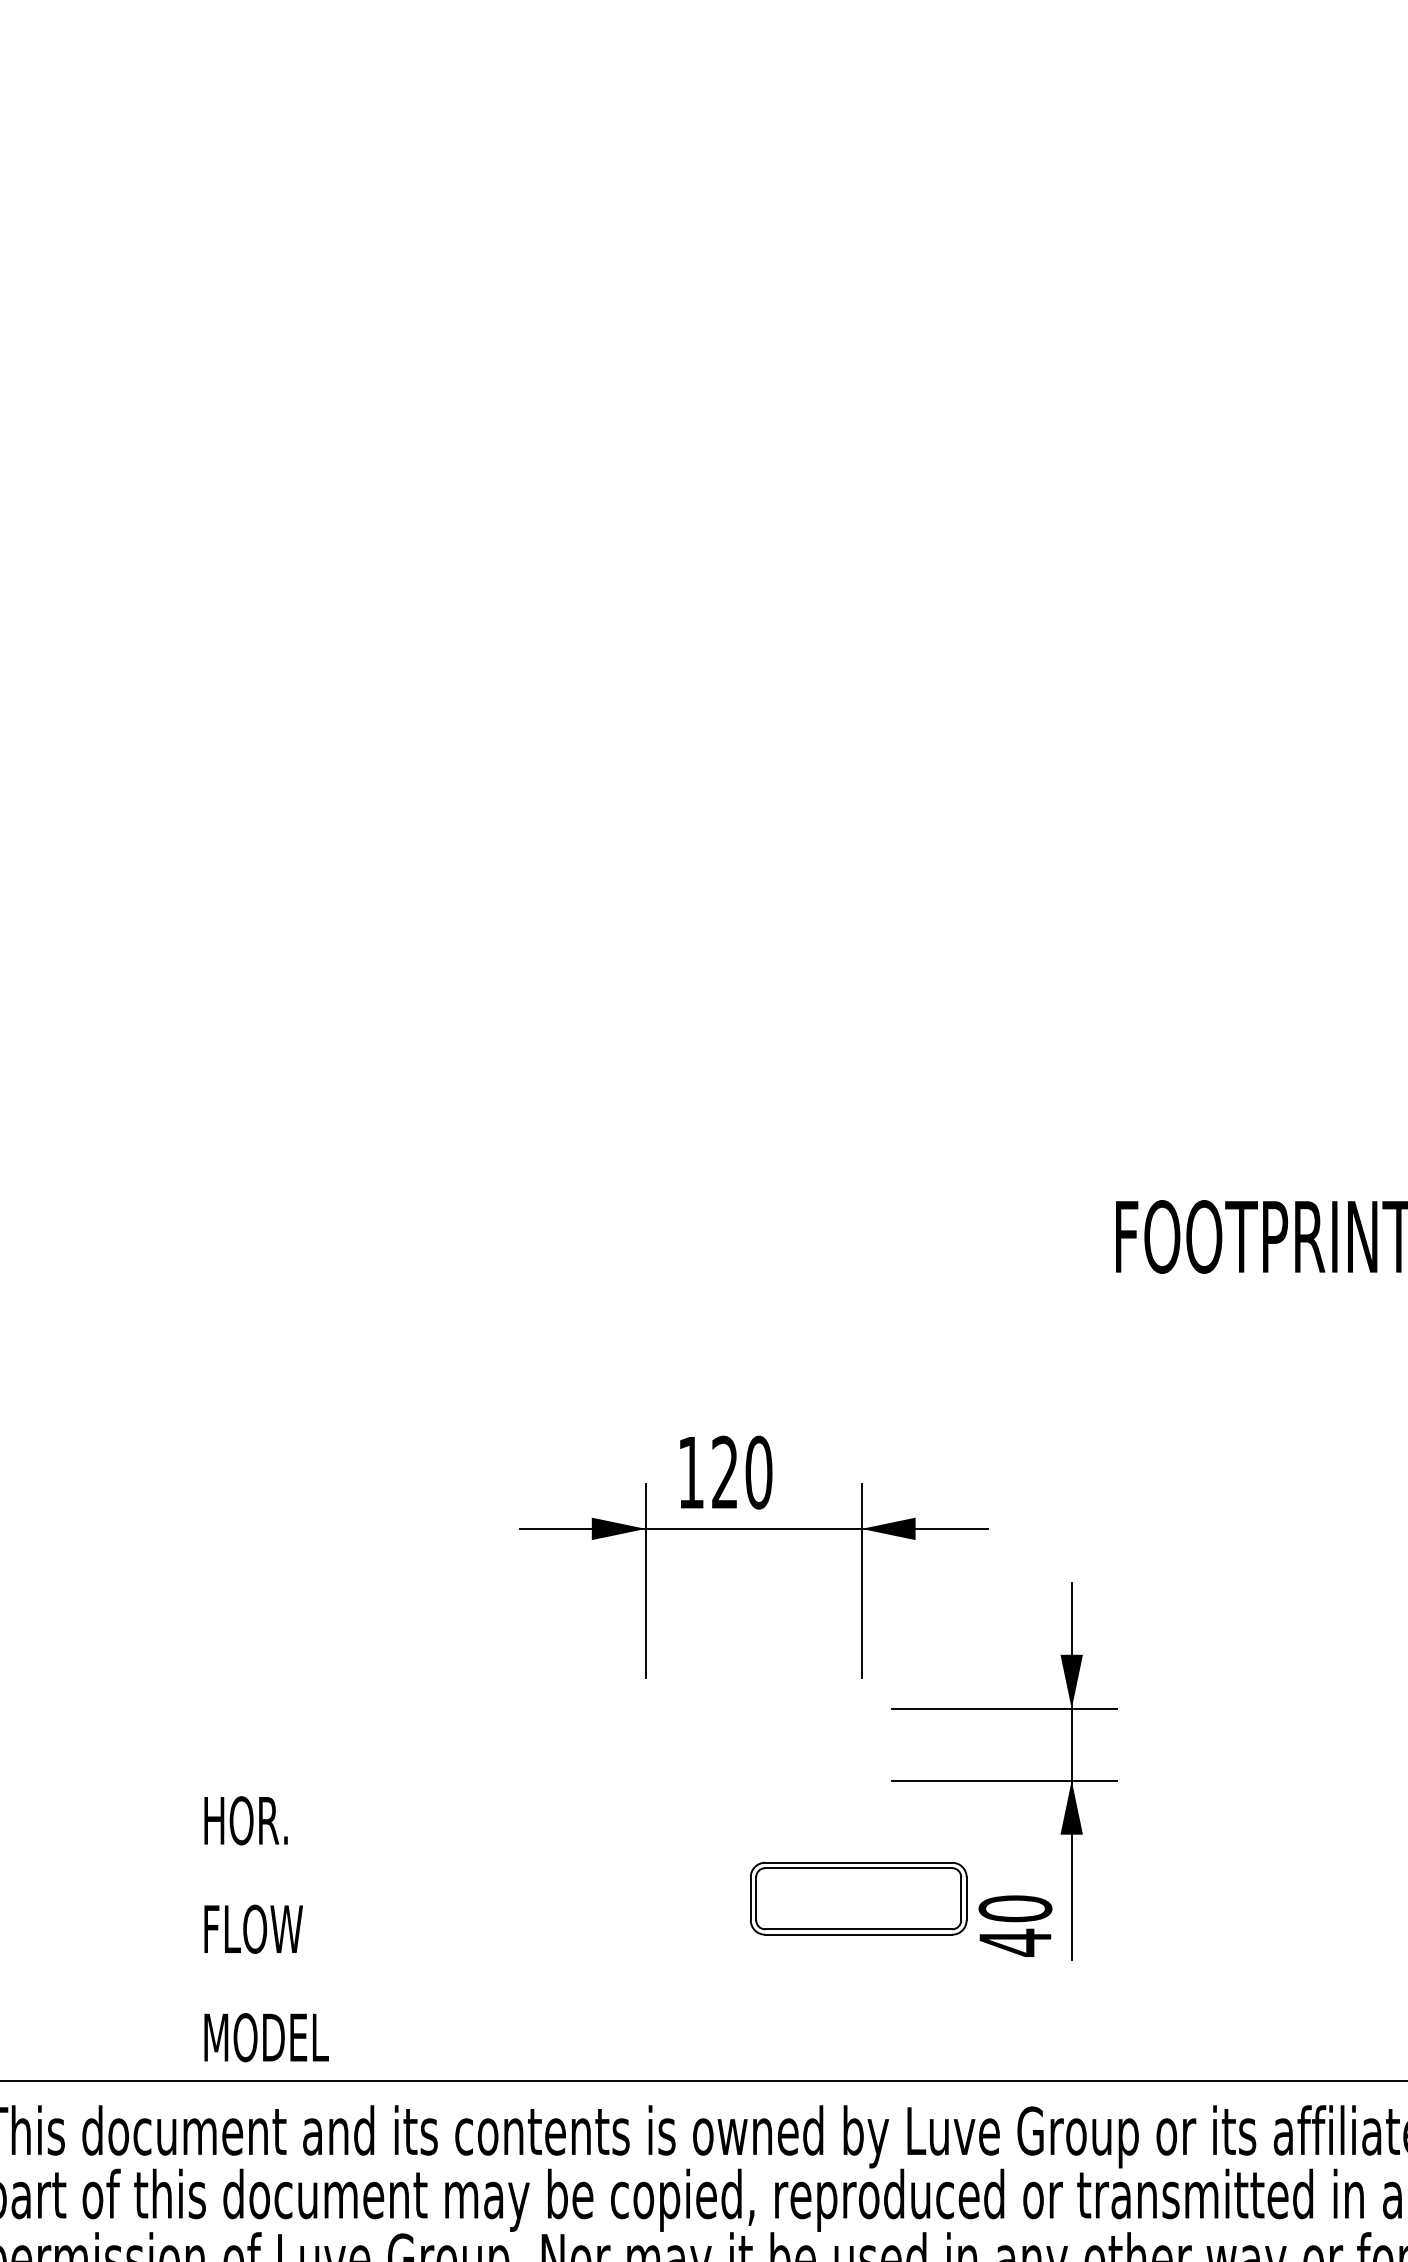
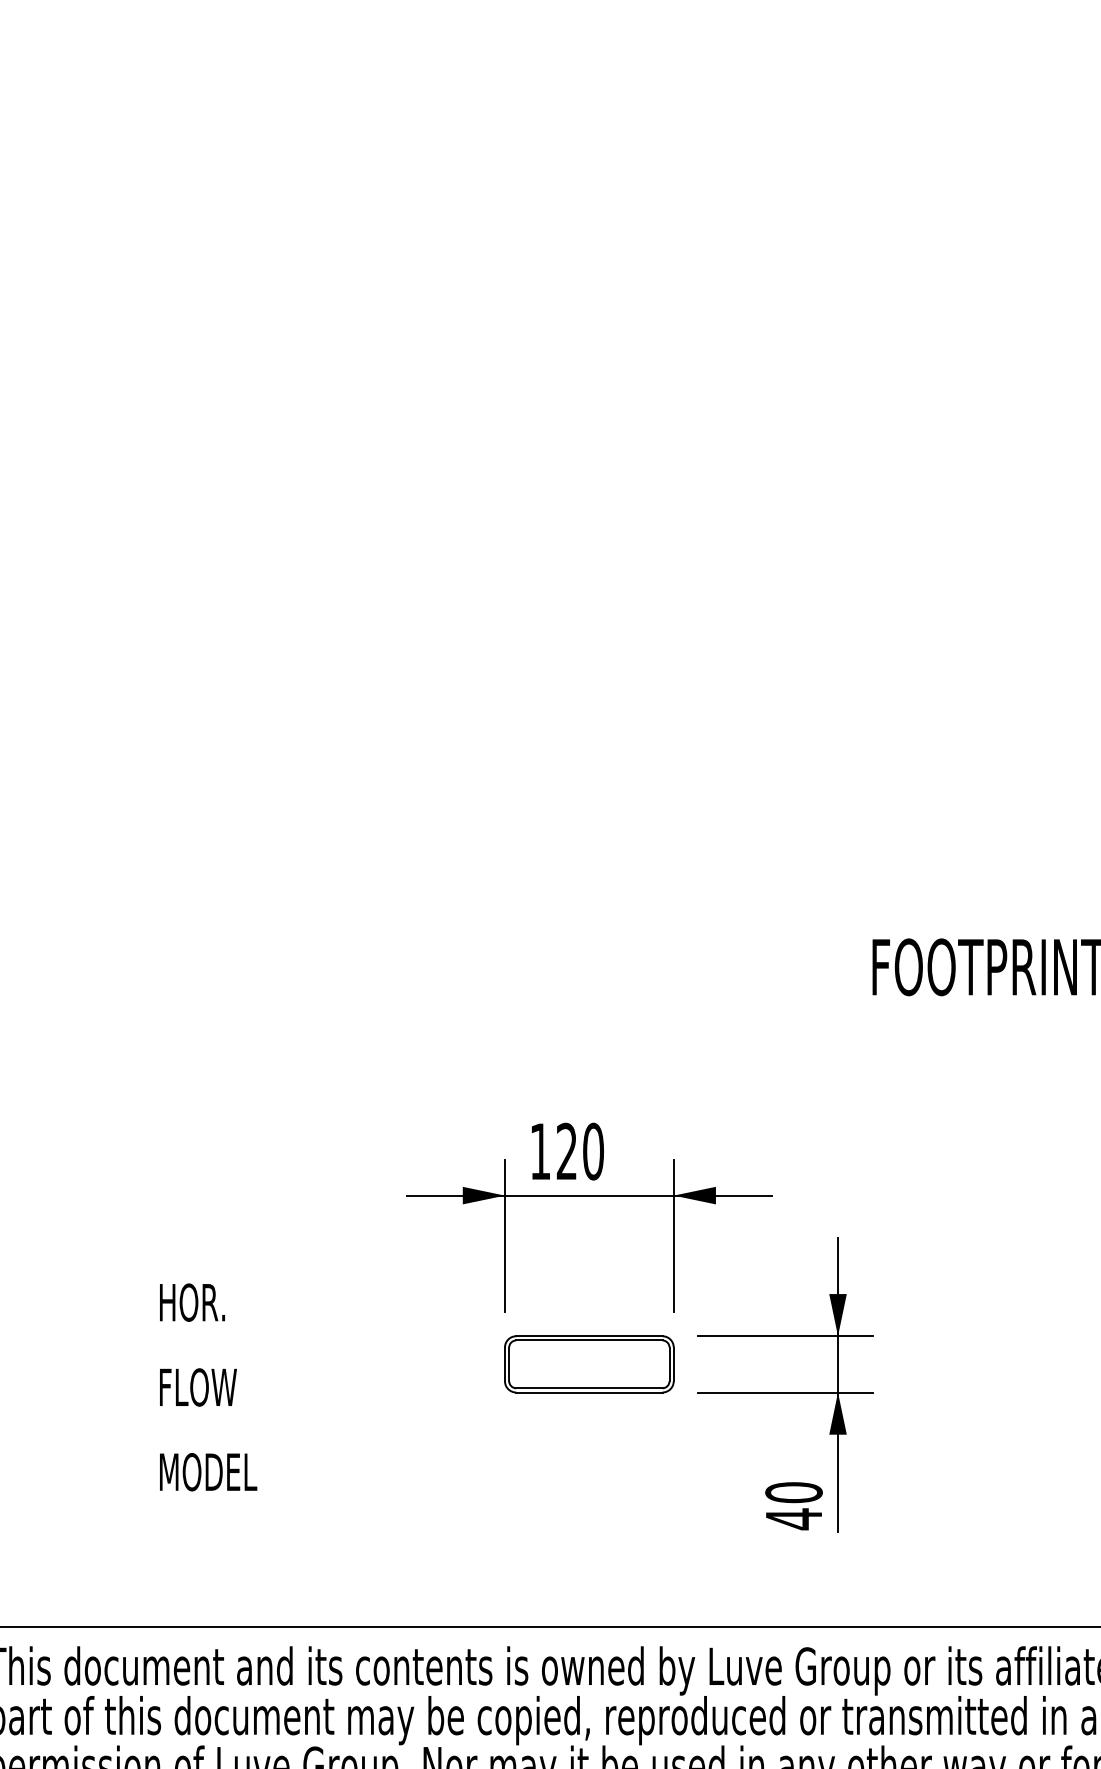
part: (858, 1898) -> (589, 1364), moved
text: (266, 1929) -> (208, 1387), moved

